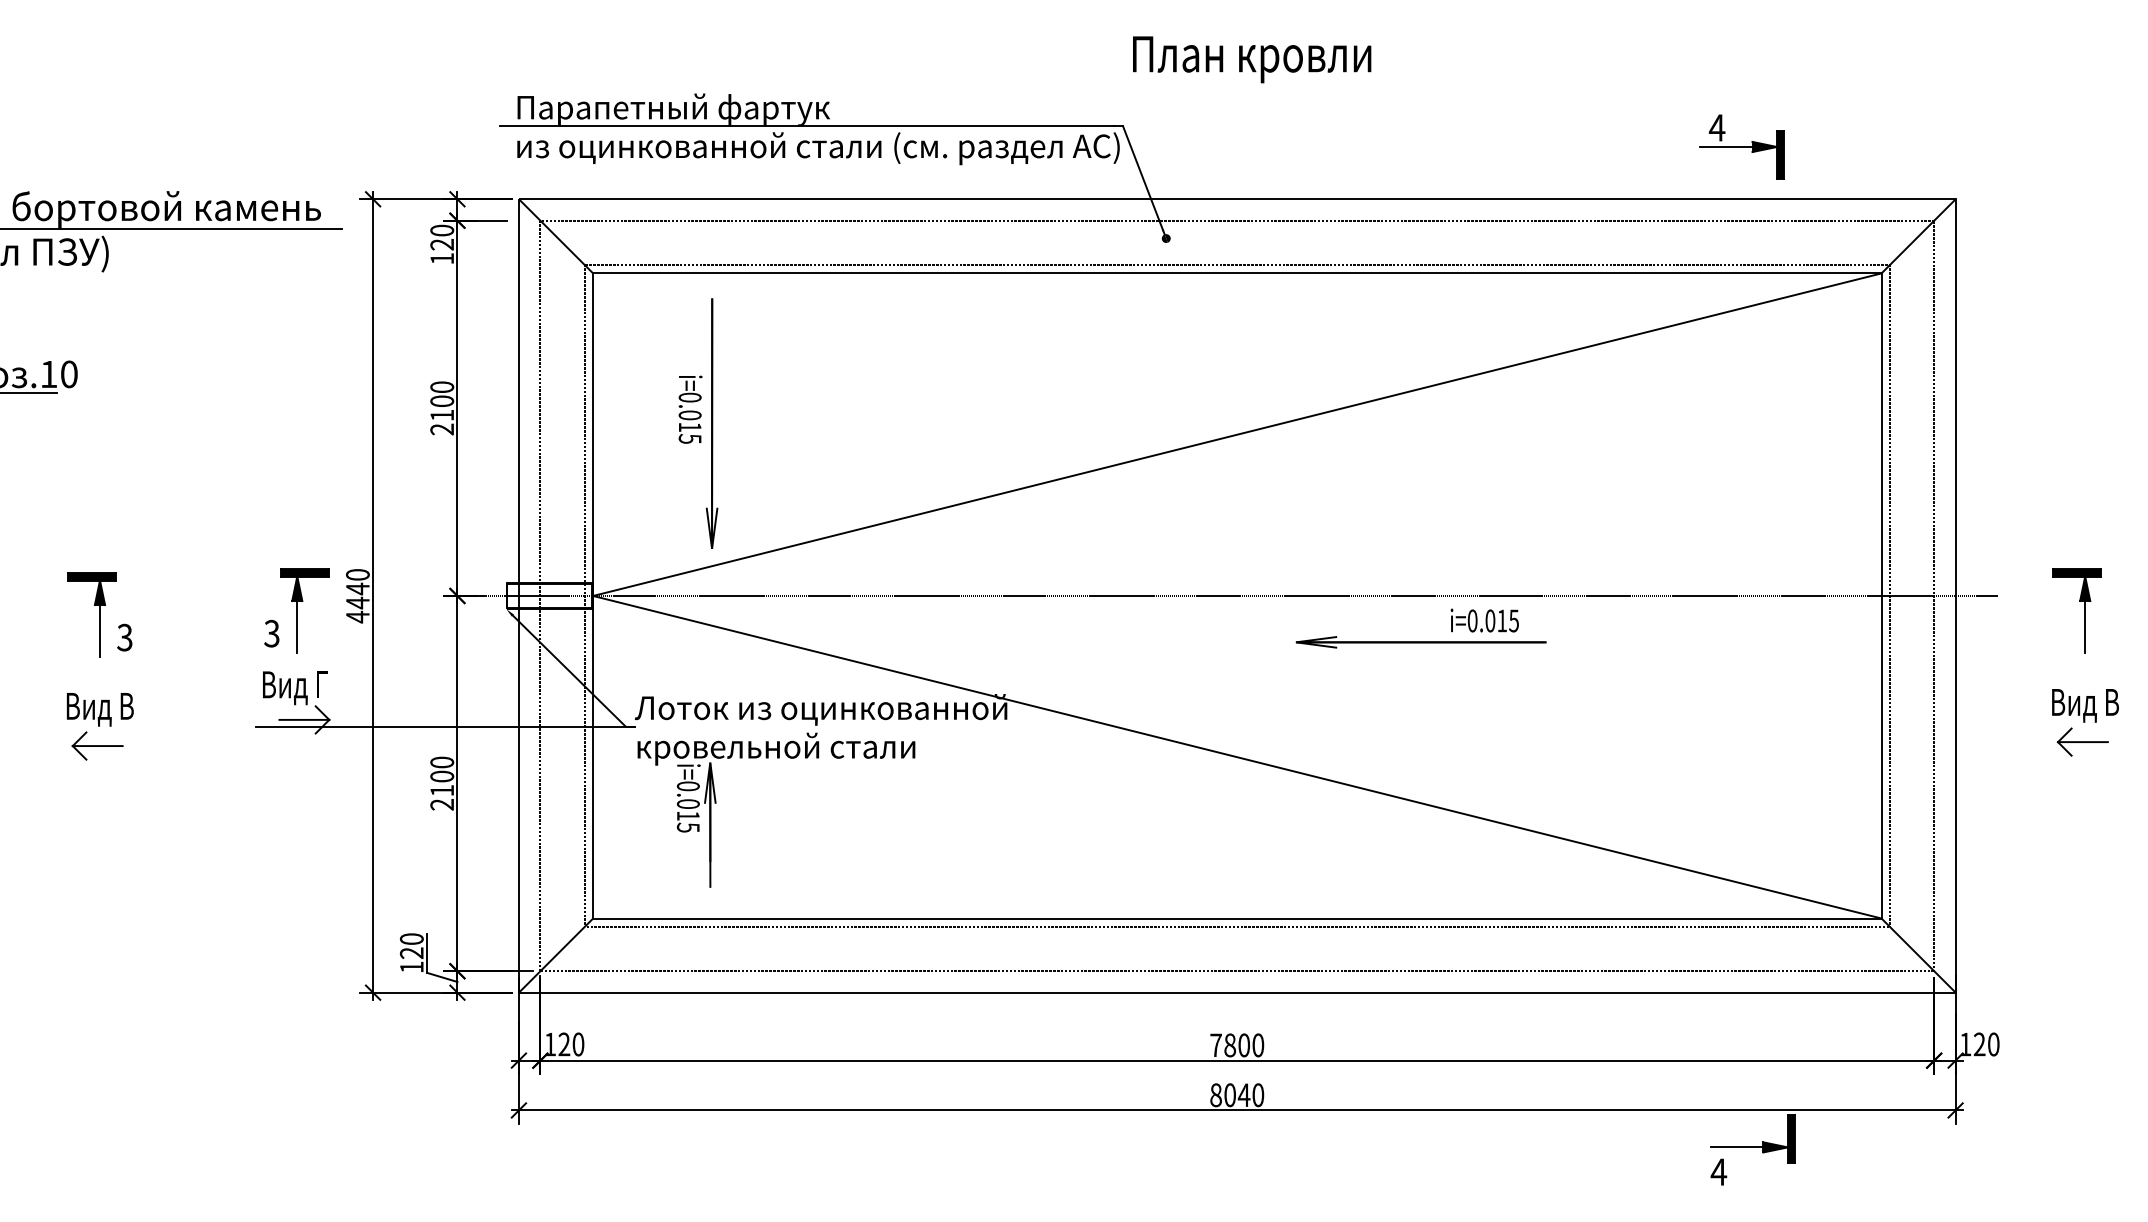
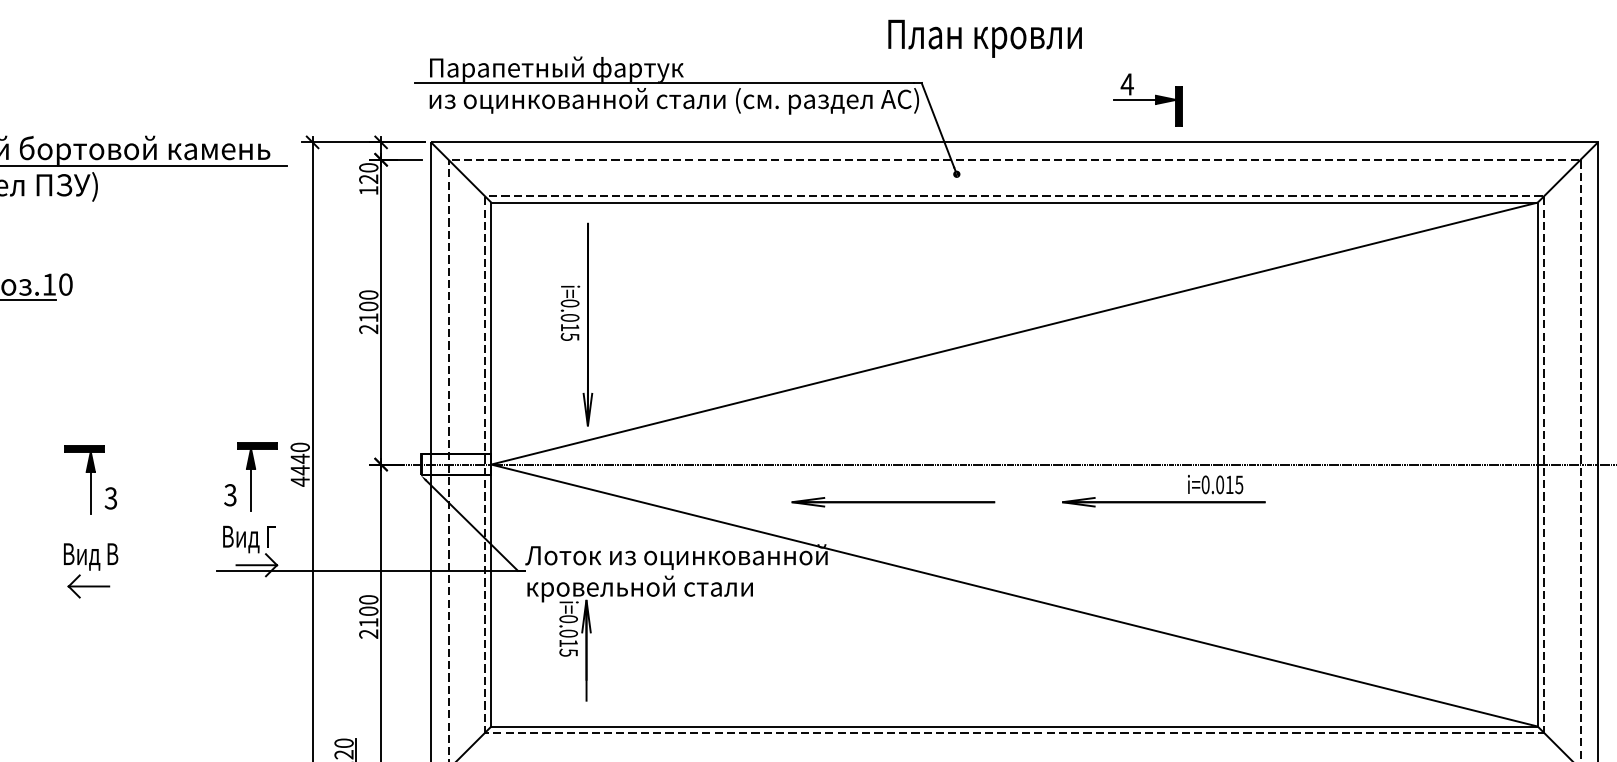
text: (1252, 59) -> (985, 38), moved
part: (1741, 146) -> (1147, 99), moved
part: (1087, 642) -> (892, 502), added

